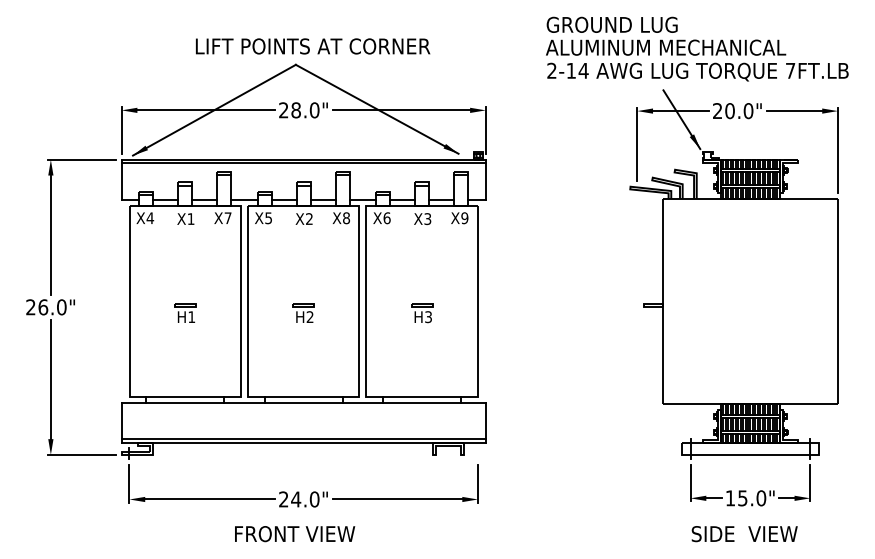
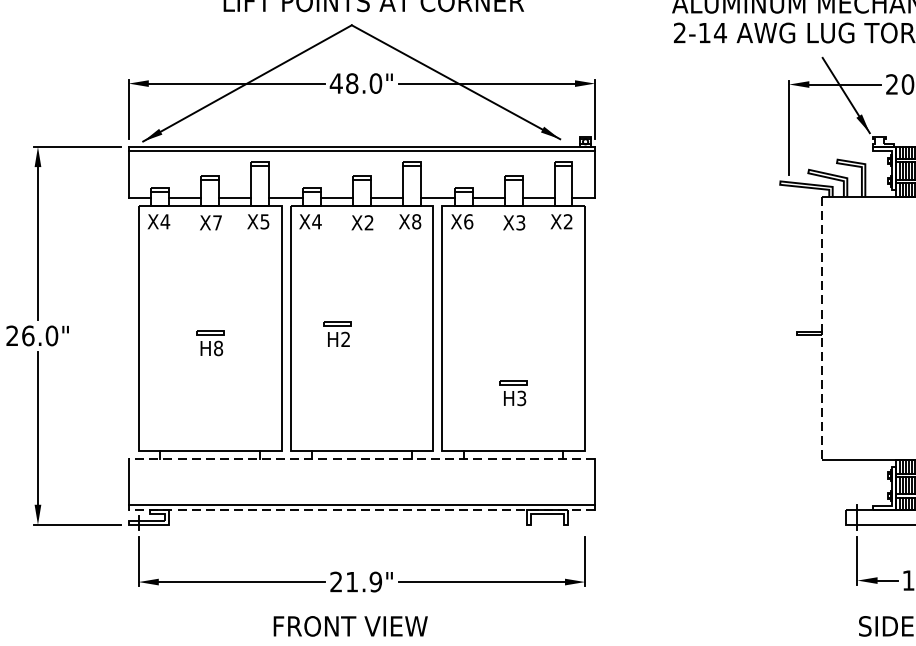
text: (283, 110) -> (335, 83), 28.0" -> 48.0"
text: (190, 218) -> (216, 222), X1 -> X7
text: (227, 218) -> (264, 222), X7 -> X5
text: (268, 218) -> (316, 222), X5 -> X4
text: (464, 218) -> (567, 222), X9 -> X2
line: (662, 301) -> (821, 328), solid -> dashed
part: (303, 312) -> (337, 333), moved
part: (422, 313) -> (514, 393), moved
text: (191, 317) -> (218, 348), H1 -> H8
line: (303, 403) -> (361, 459), solid -> dashed
line: (303, 443) -> (361, 510), solid -> dashed
text: (305, 499) -> (364, 582), 24.0" -> 21.9"

